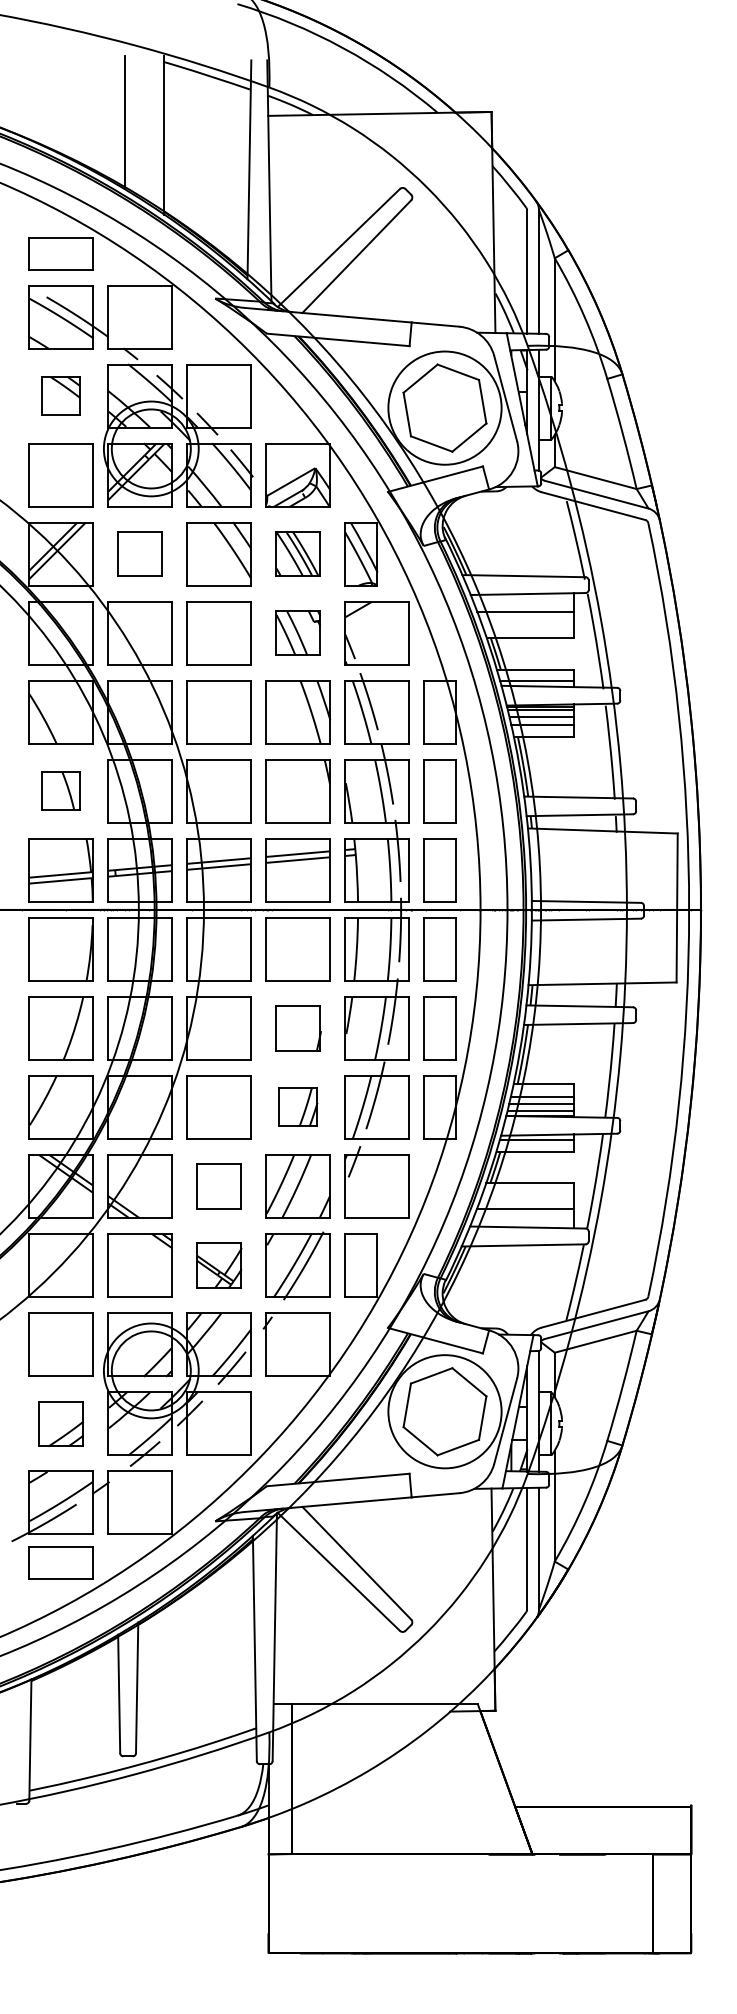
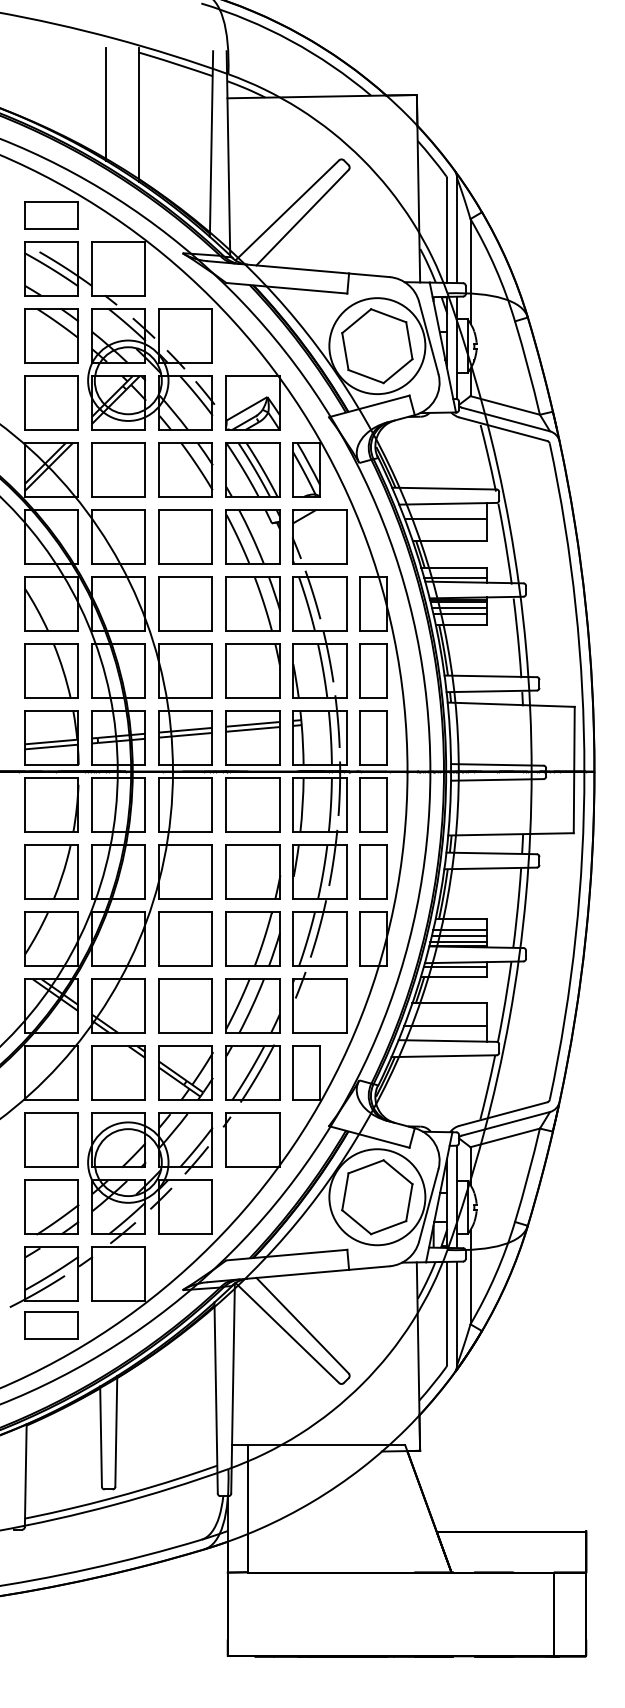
part: (60, 395) -> (51, 335), size x1.67
part: (139, 553) -> (118, 469), size x1.43
part: (297, 553) -> (252, 469), size x1.43
part: (297, 632) -> (252, 536), size x1.43
part: (60, 790) -> (51, 670), size x1.67
part: (298, 1027) -> (253, 871), size x1.43
part: (297, 1106) -> (252, 938), size x1.67
part: (218, 1185) -> (185, 1005), size x1.43
part: (218, 1264) -> (185, 1072), size x1.43
part: (60, 1423) -> (51, 1207), size x1.43

